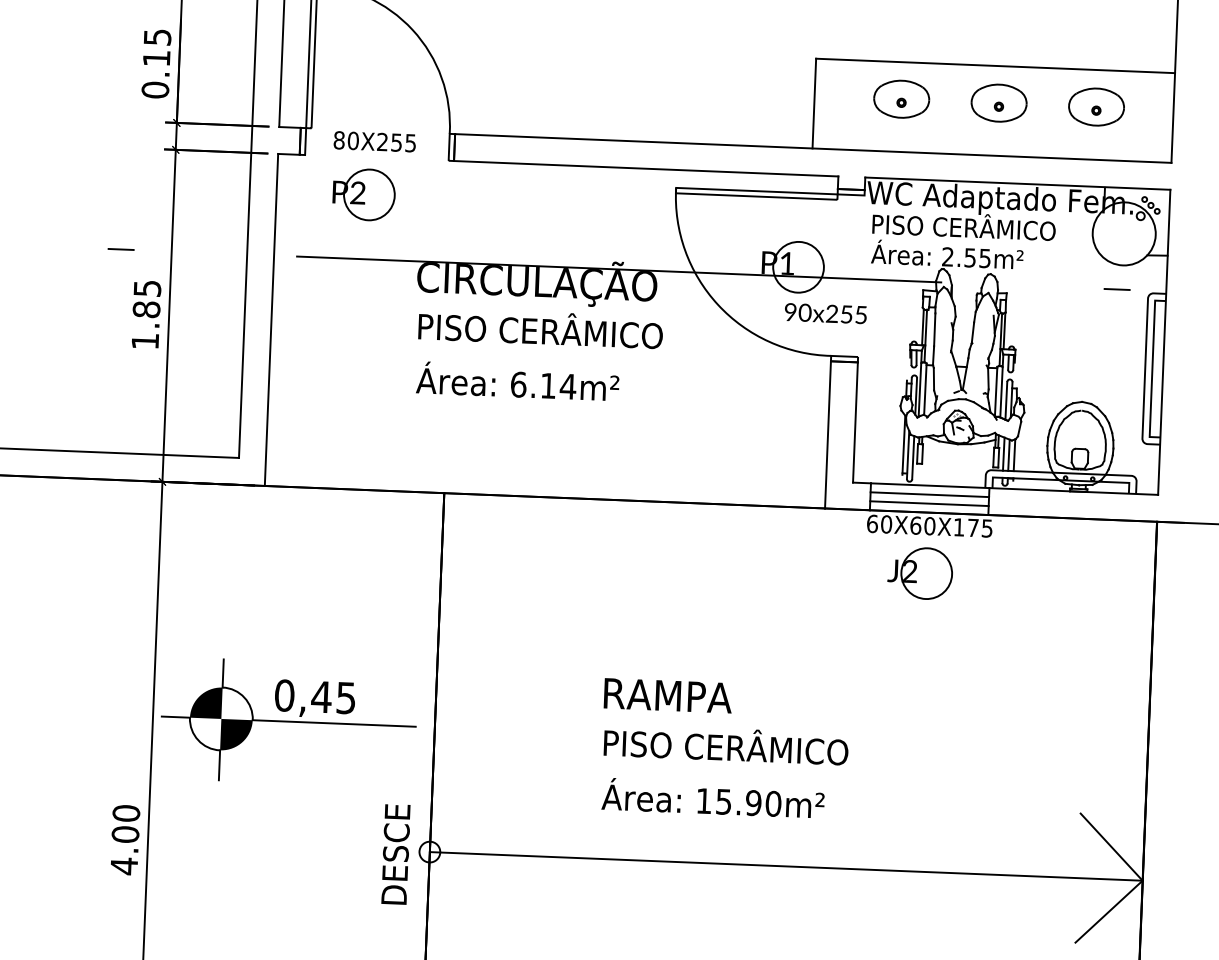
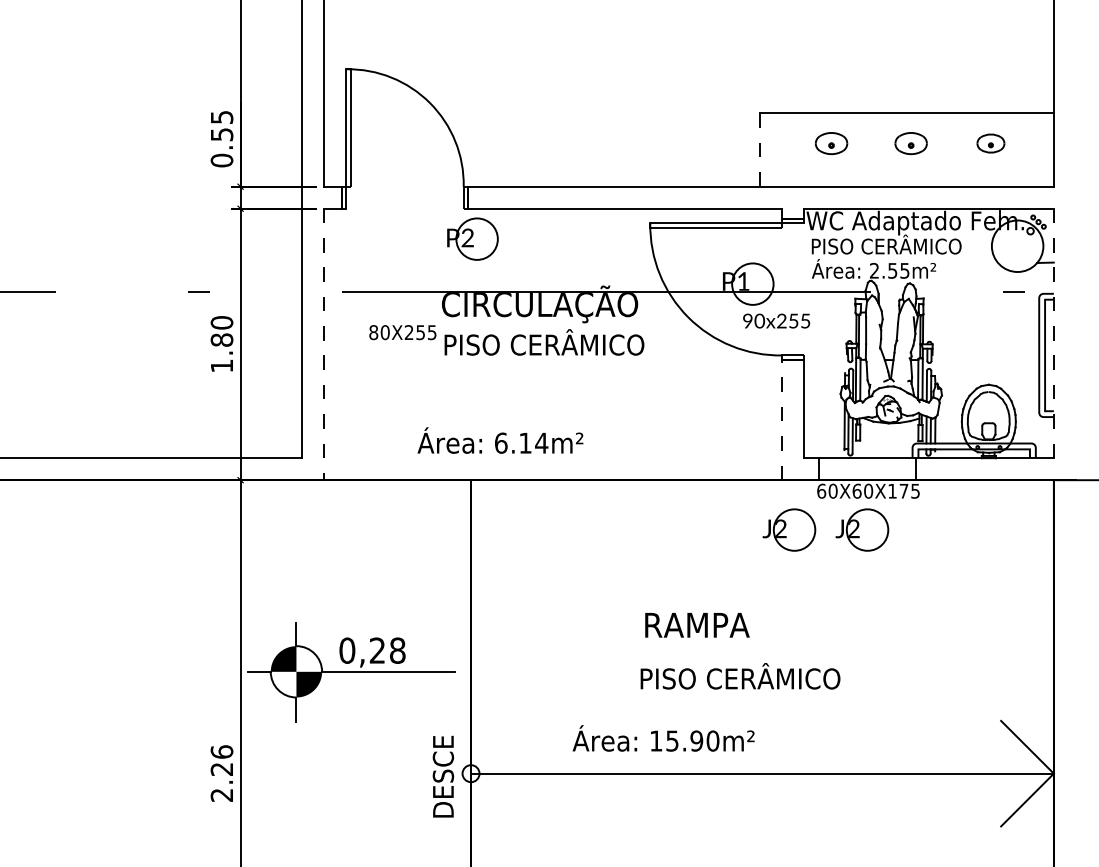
text: (157, 58) -> (222, 134), 0.15 -> 0.55
part: (901, 99) -> (831, 143), size x0.7
part: (998, 103) -> (910, 143), size x0.7
line: (814, 104) -> (760, 150), solid -> dashed
part: (1096, 106) -> (990, 143), size x0.6
text: (374, 141) -> (402, 332), moved
part: (363, 193) -> (472, 238), moved
text: (146, 288) -> (221, 322), 1.85 -> 1.80
line: (271, 320) -> (324, 344), solid -> dashed
line: (1163, 342) -> (1053, 333), solid -> dashed
text: (517, 381) -> (500, 440), moved
line: (828, 434) -> (782, 419), solid -> dashed
line: (929, 494) -> (867, 465), removed
line: (929, 503) -> (867, 472), removed
part: (831, 569) -> (789, 529), added
text: (668, 696) -> (697, 625), moved
text: (333, 697) -> (387, 650), 0,45 -> 0,28
text: (726, 744) -> (740, 676), moved
text: (713, 798) -> (663, 738), moved
text: (124, 839) -> (221, 773), 4.00 -> 2.26

